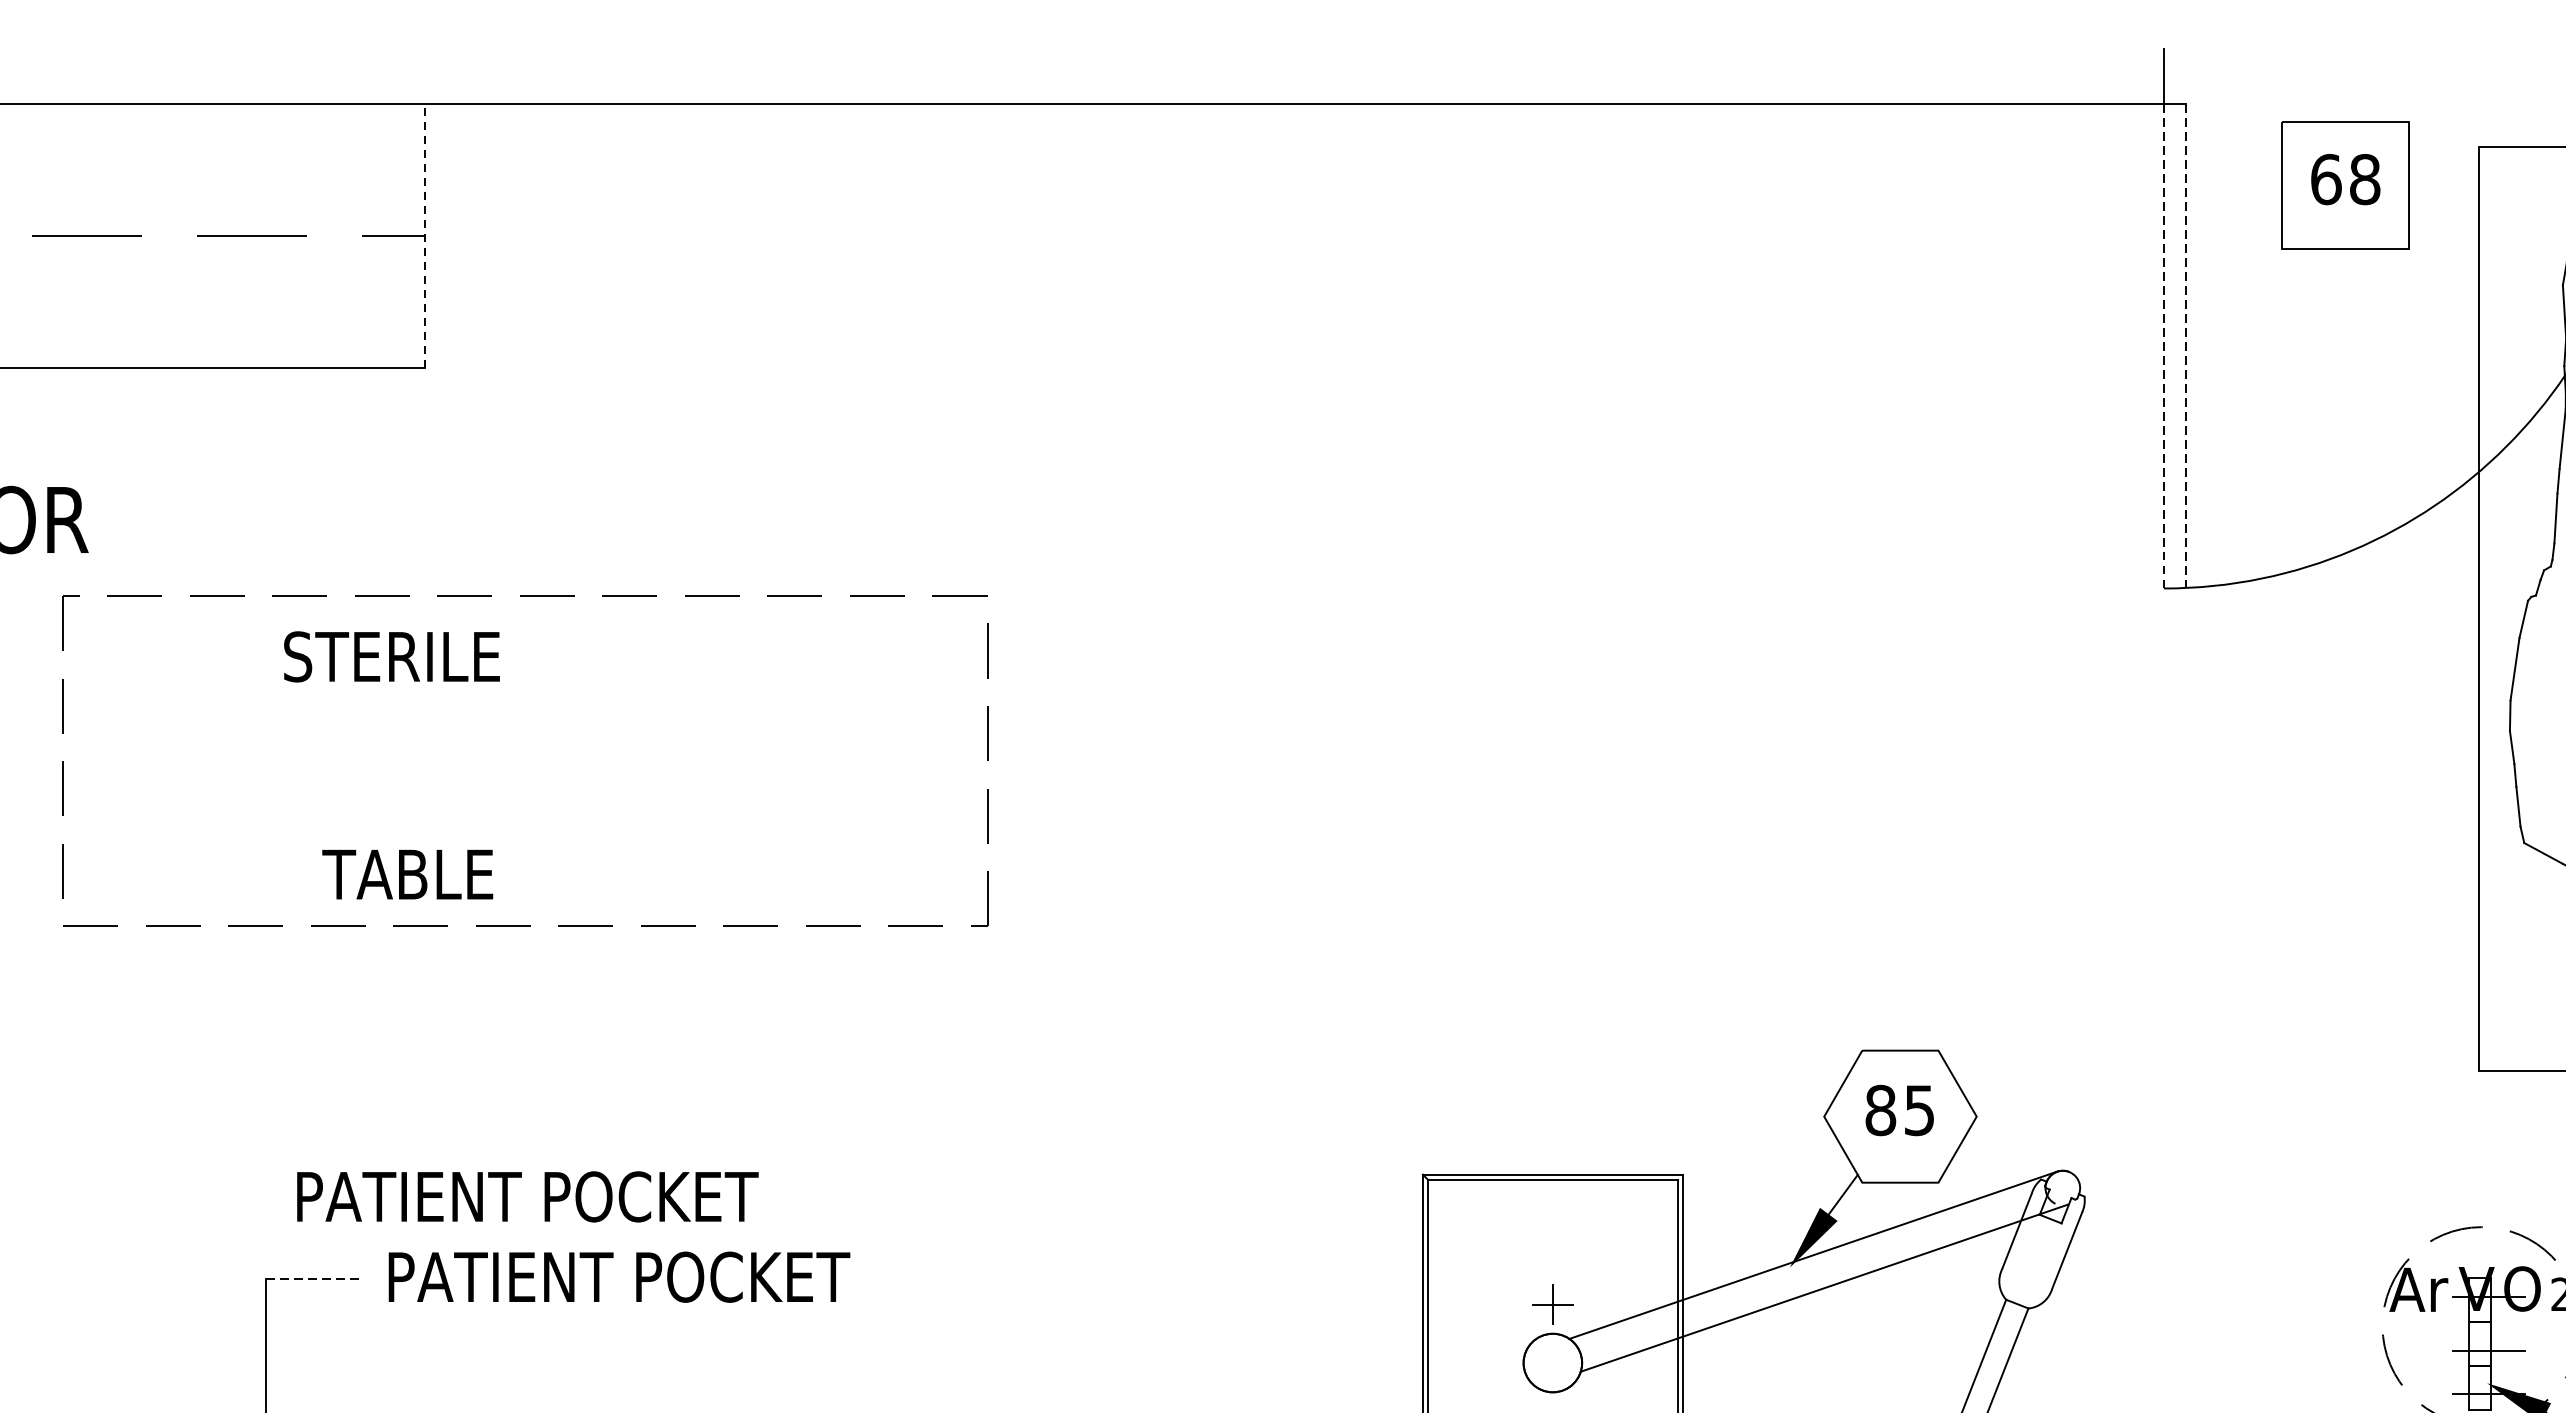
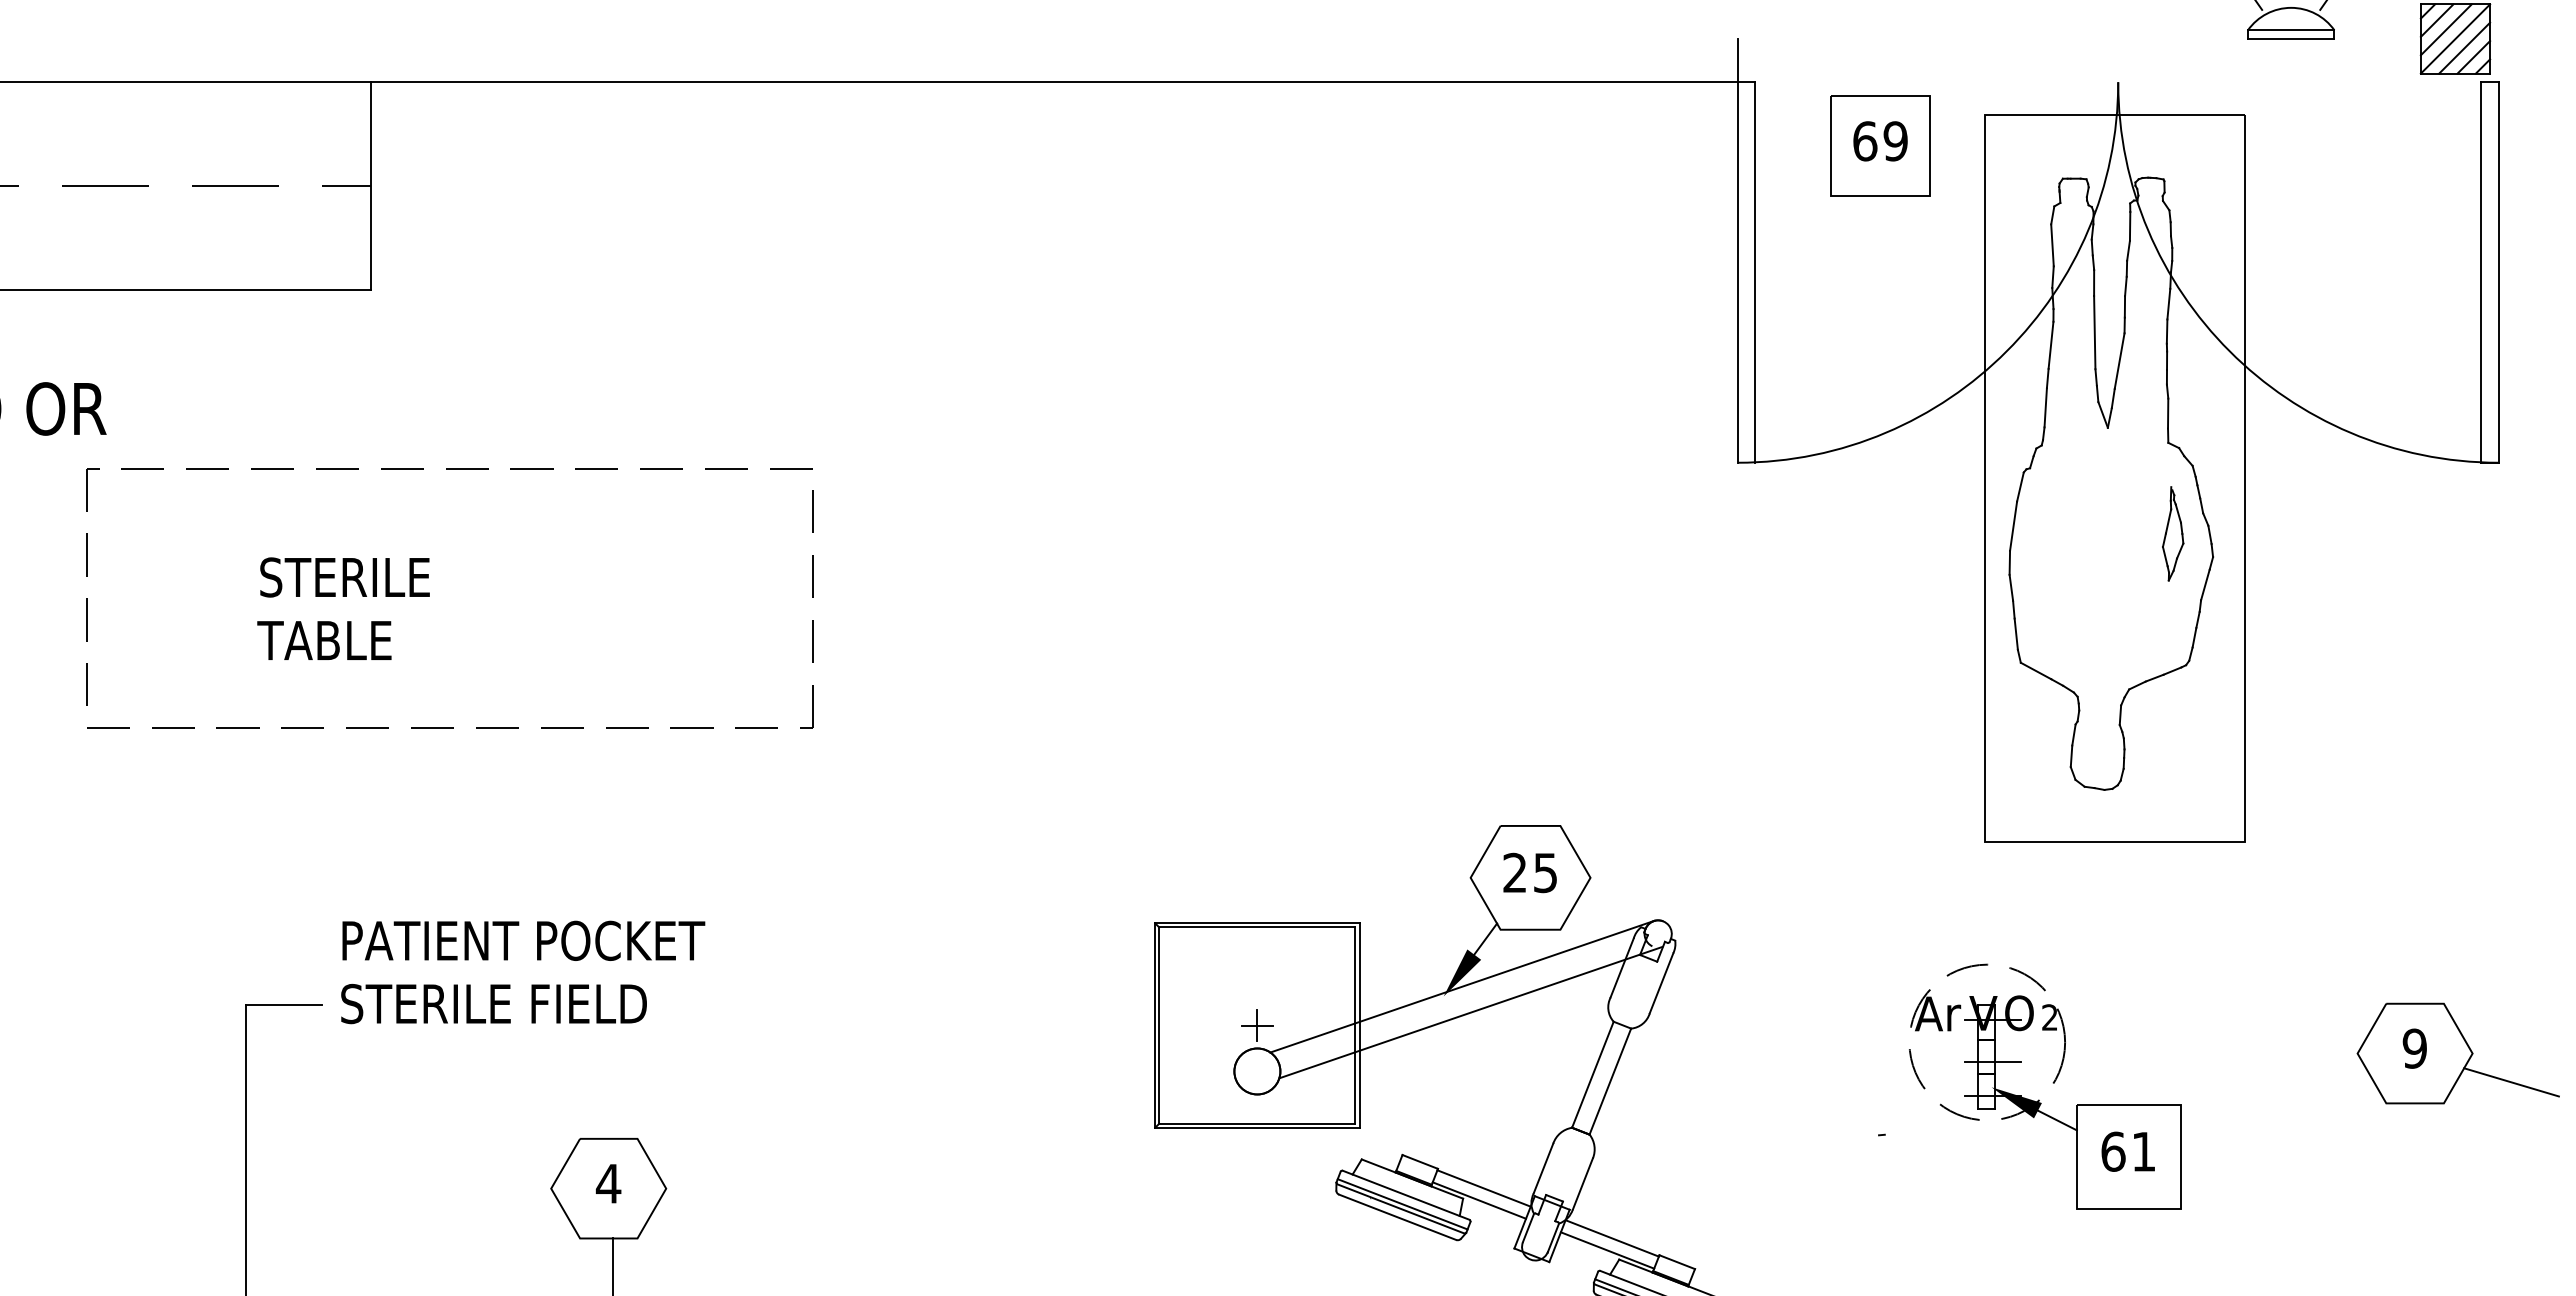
text: (2364, 179) -> (1895, 141), 68 -> 69
line: (425, 236) -> (371, 186), dashed -> solid
line: (2163, 345) -> (1737, 271), dashed -> solid
line: (2186, 346) -> (1755, 272), dashed -> solid
text: (391, 656) -> (344, 577), moved
text: (407, 874) -> (324, 640), moved
text: (1881, 1109) -> (1515, 872), 85 -> 25
text: (527, 1196) -> (523, 940), moved
text: (619, 1276) -> (523, 1003), PATIENT POCKET -> STERILE FIELD
line: (314, 1279) -> (284, 1005), dashed -> solid

